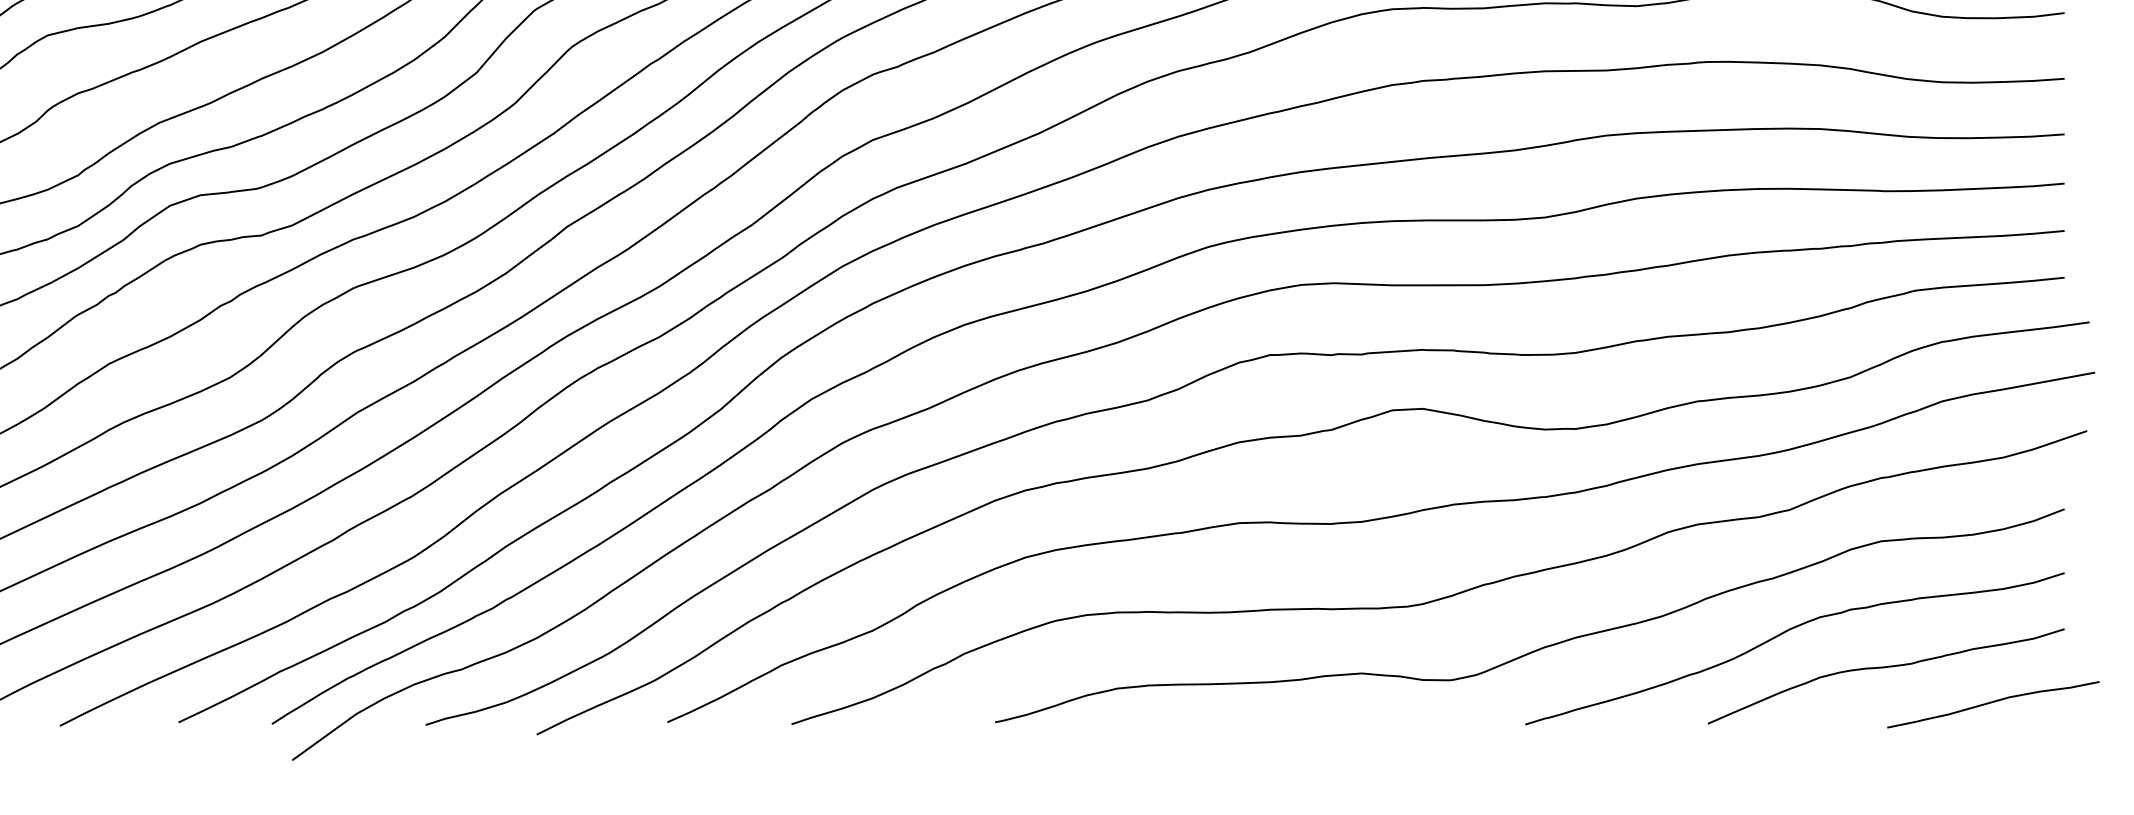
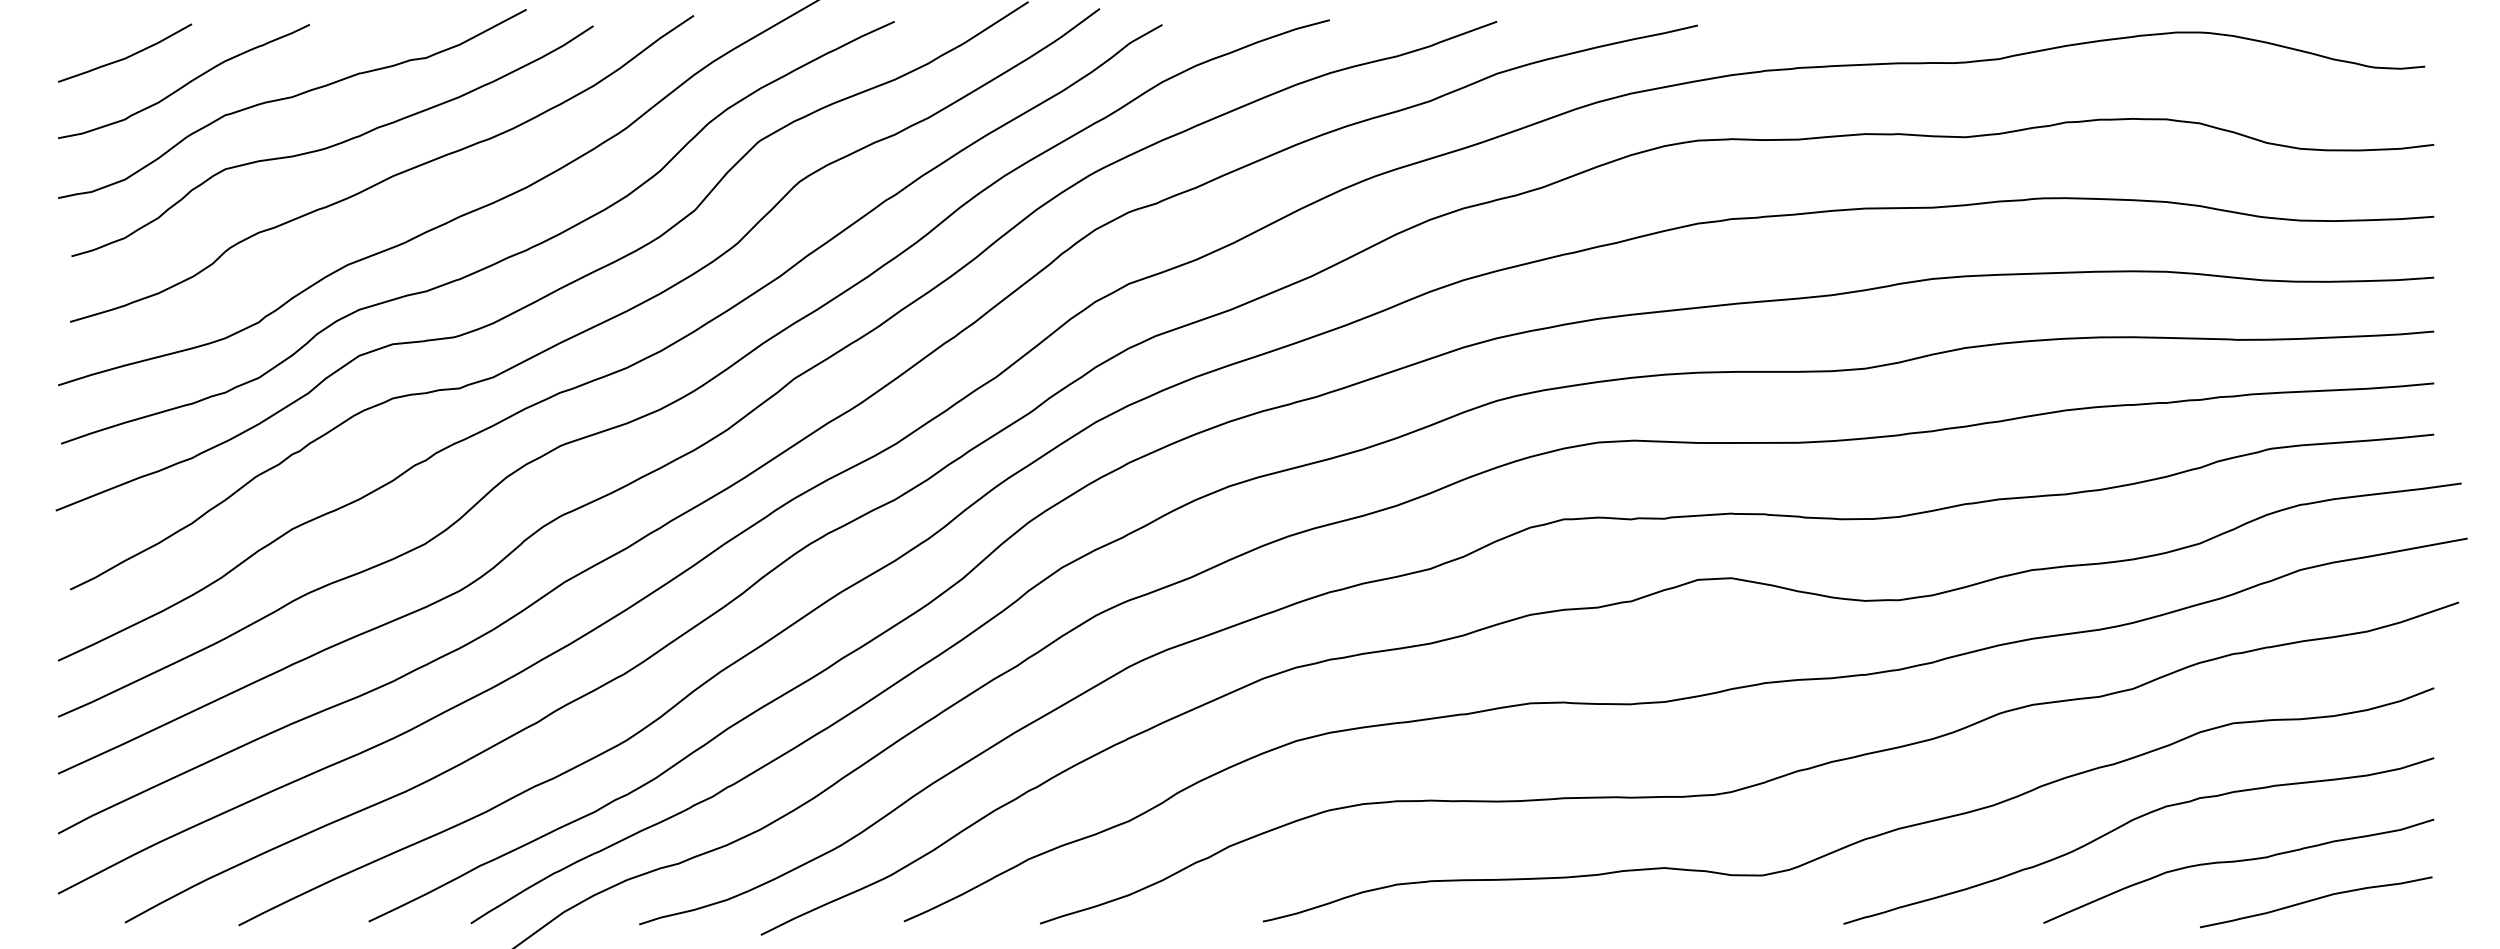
curve: (1992, 703) -> (2315, 900), moved

